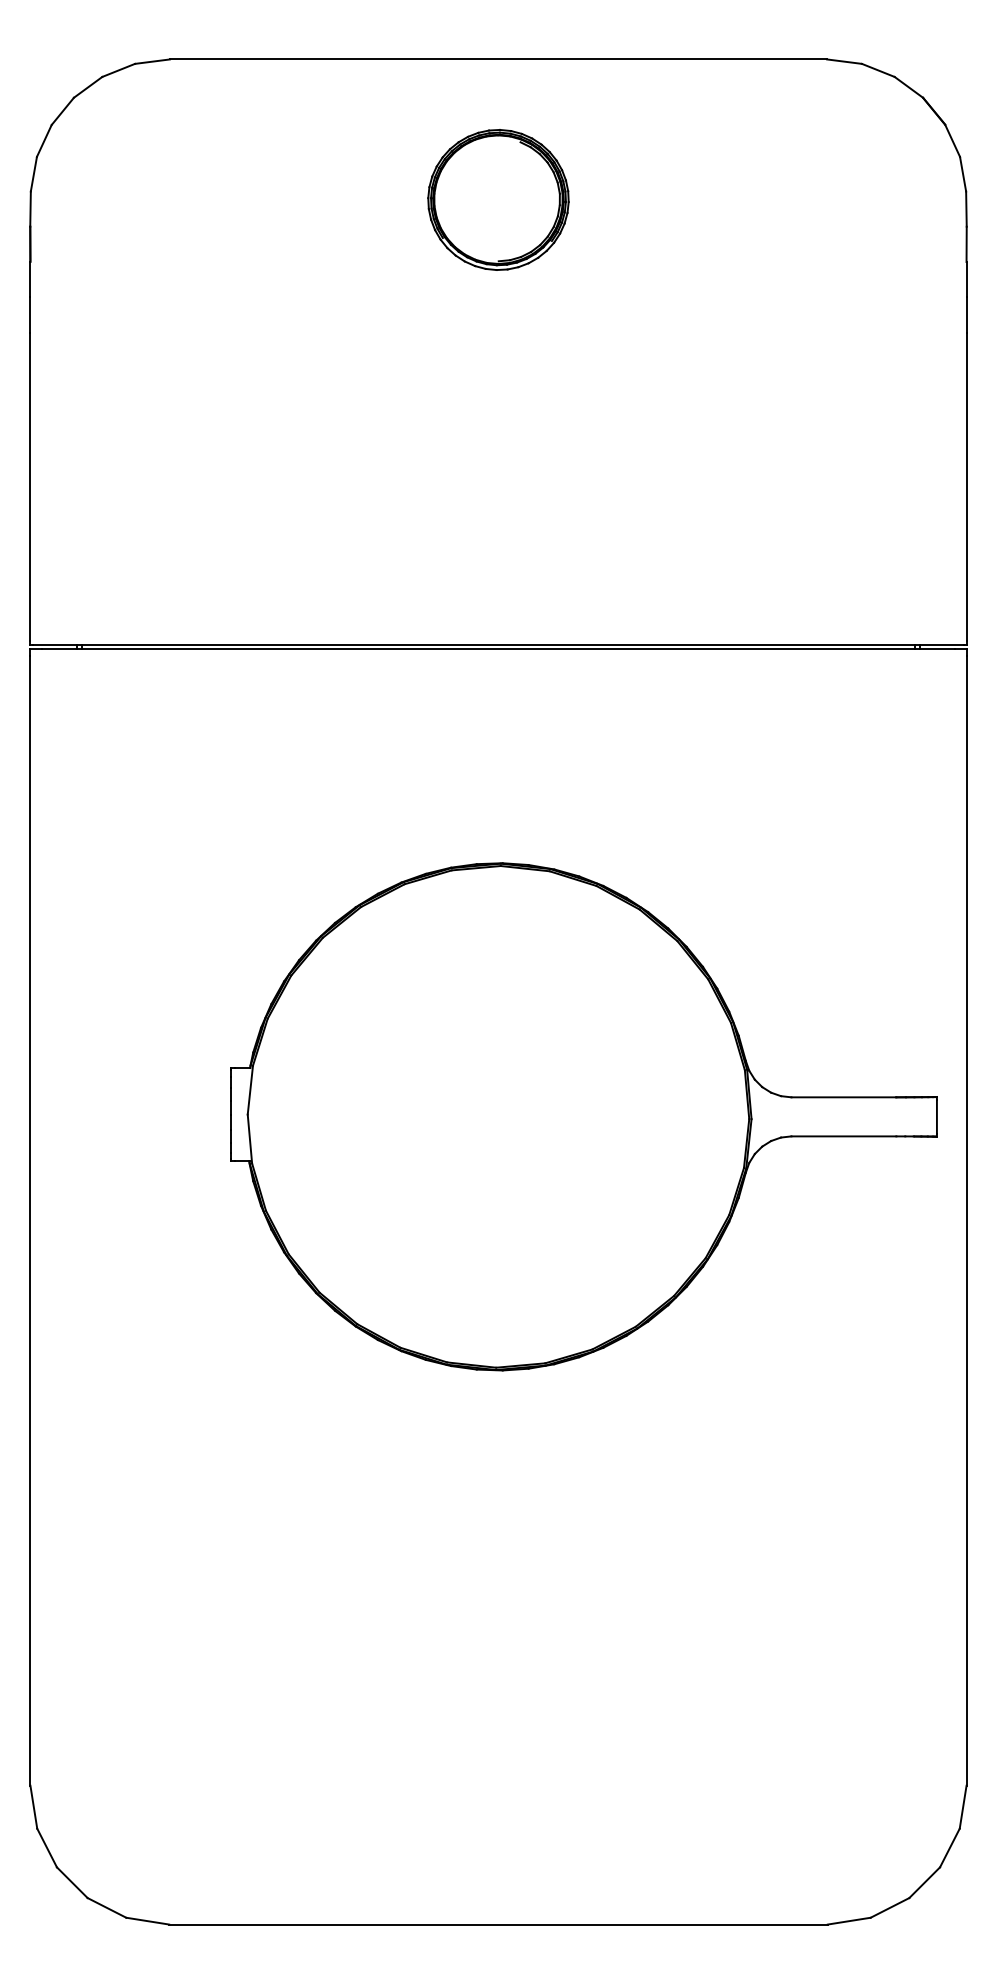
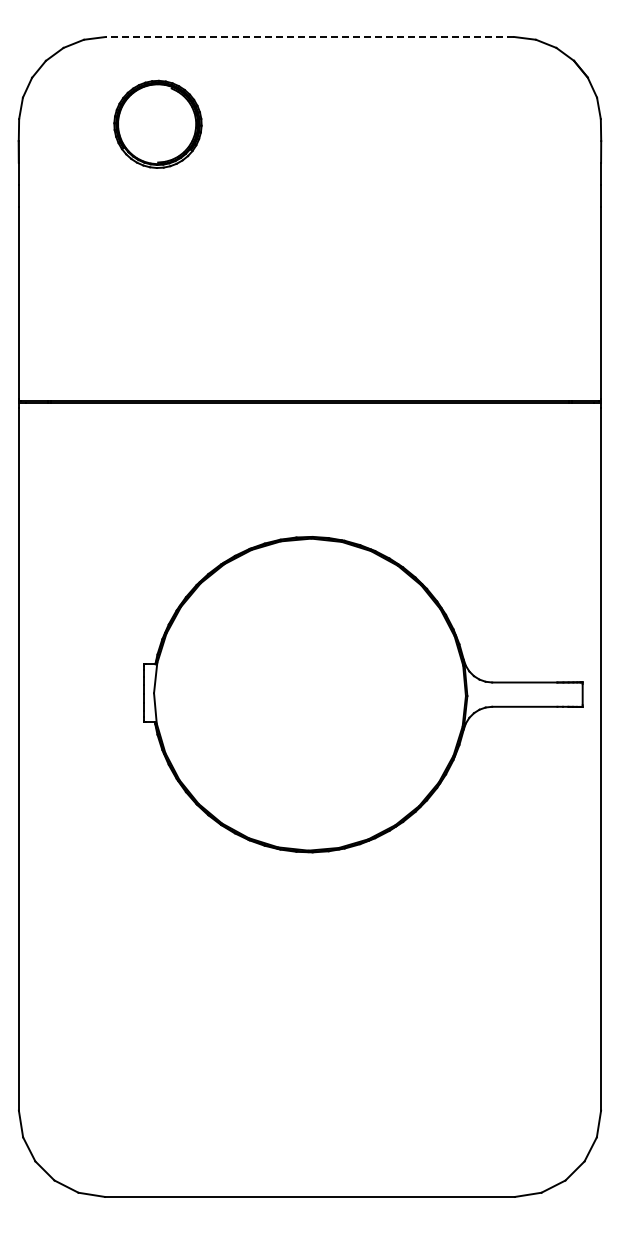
line: (497, 60) -> (309, 37), solid -> dashed
part: (497, 198) -> (157, 123), moved

